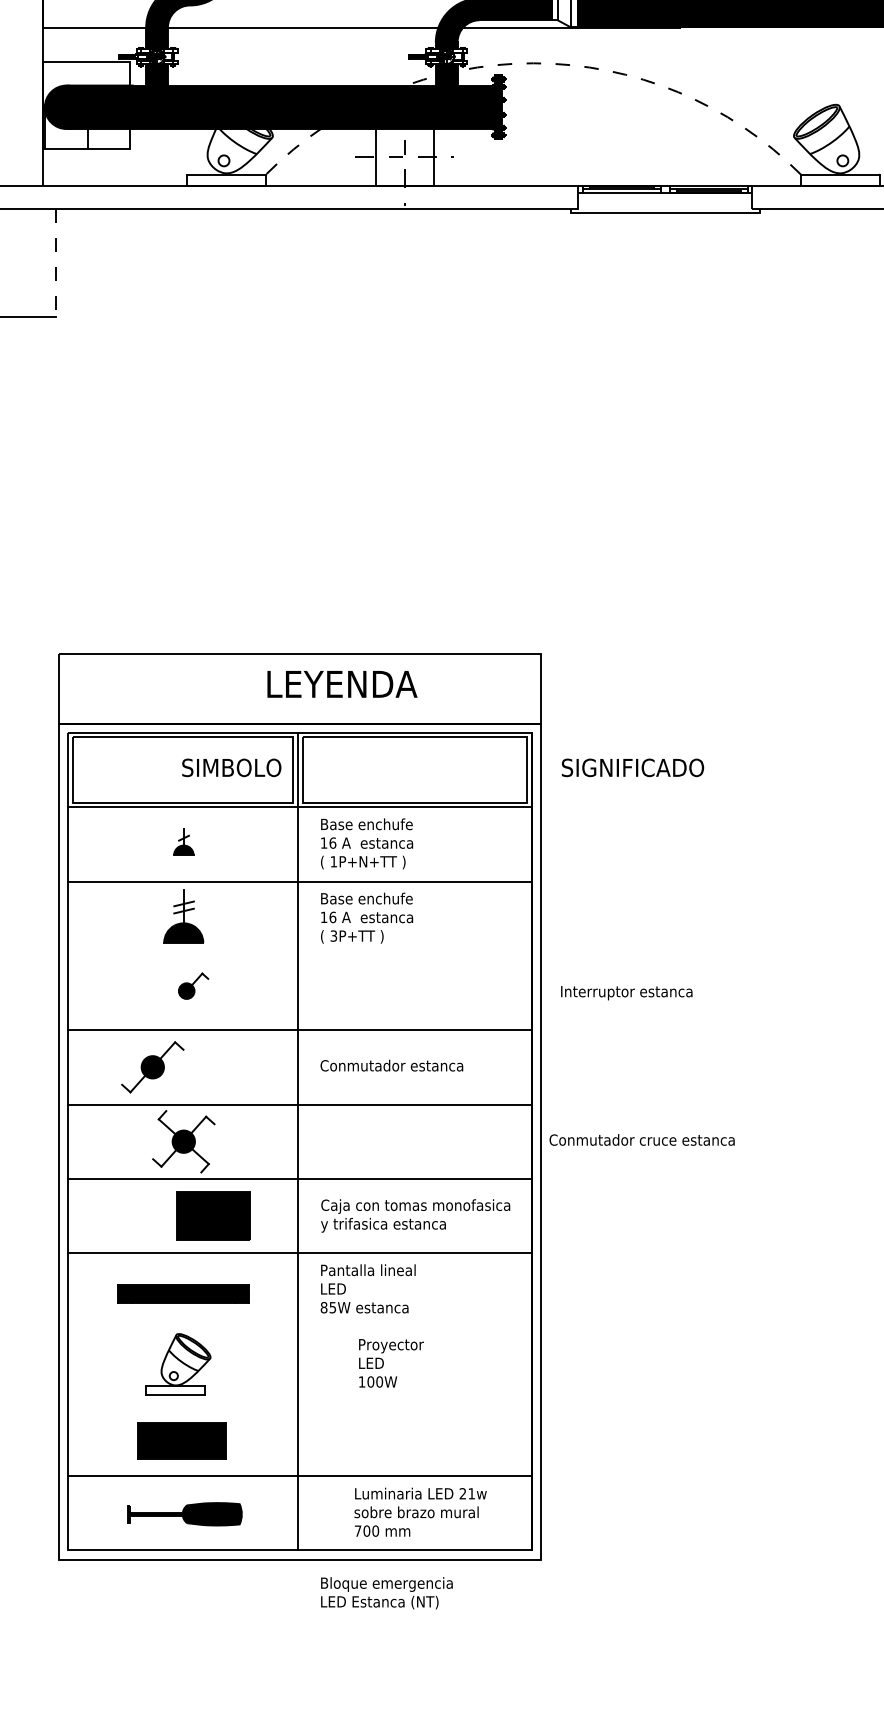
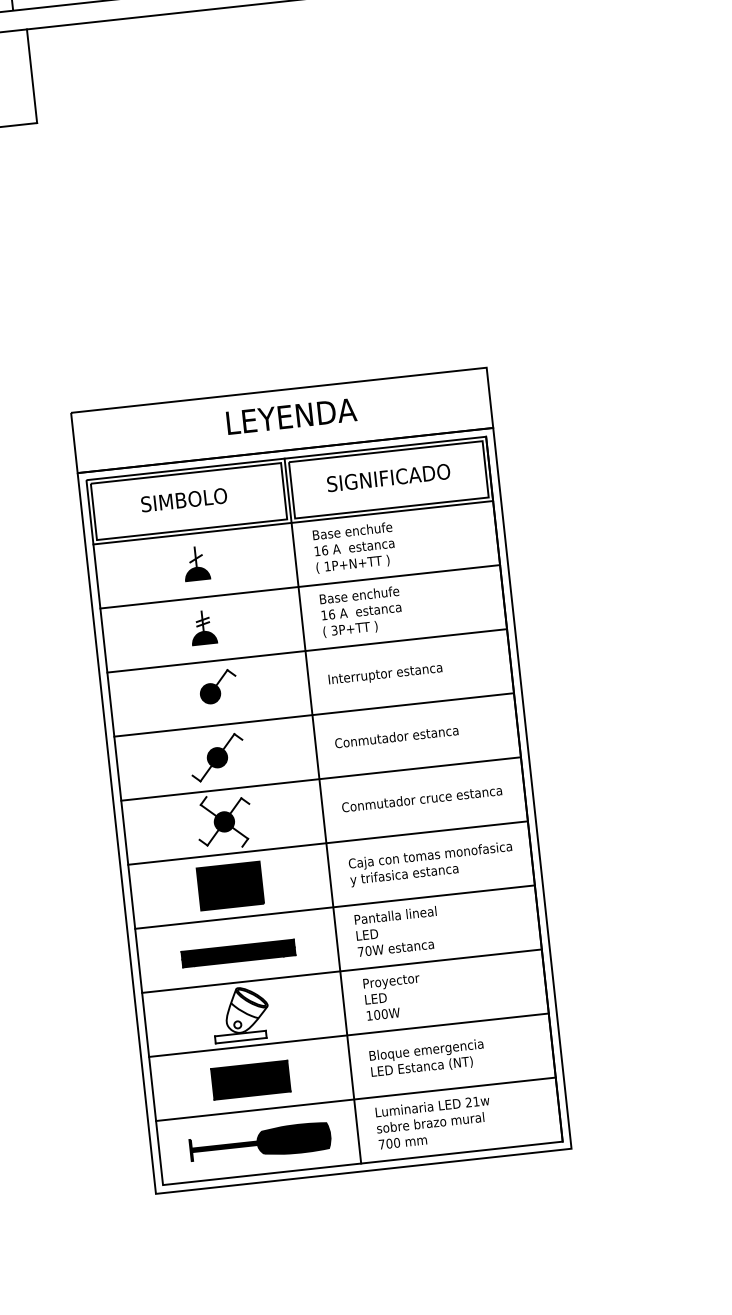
line: (56, 263) -> (32, 76), dashed -> solid
text: (342, 684) -> (291, 416), moved
text: (231, 767) -> (183, 499), moved
text: (632, 767) -> (388, 477), moved
part: (183, 841) -> (196, 563), size x1.43
part: (183, 916) -> (203, 627), size x0.71
line: (299, 955) -> (306, 650), added
part: (193, 986) -> (218, 687), size x1.43
text: (626, 993) -> (385, 675), moved
part: (152, 1067) -> (217, 757), moved
text: (641, 1139) -> (421, 798), moved
part: (213, 1215) -> (230, 885), moved
text: (328, 1307) -> (364, 951), 85W -> 70W
line: (299, 1327) -> (341, 971), added
text: (391, 1363) -> (393, 997), moved
line: (299, 1401) -> (348, 1035), added
text: (420, 1511) -> (433, 1121), moved
part: (184, 1514) -> (259, 1143), size x1.43
text: (386, 1593) -> (427, 1058), moved

